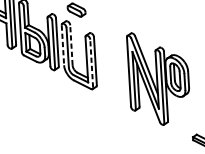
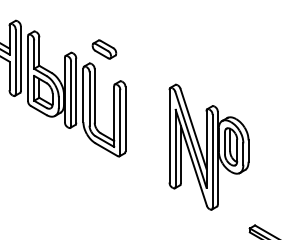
line: (63, 45) -> (83, 95), dashed -> solid
line: (71, 45) -> (94, 96), dashed -> solid
line: (91, 63) -> (120, 122), dashed -> solid

